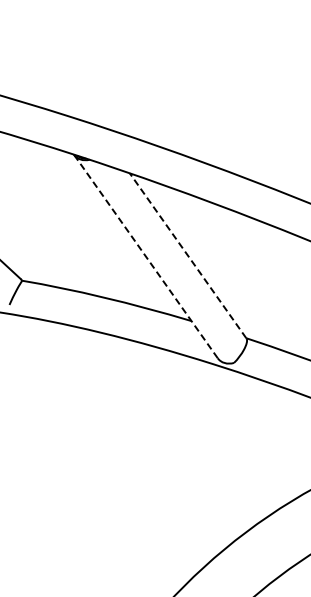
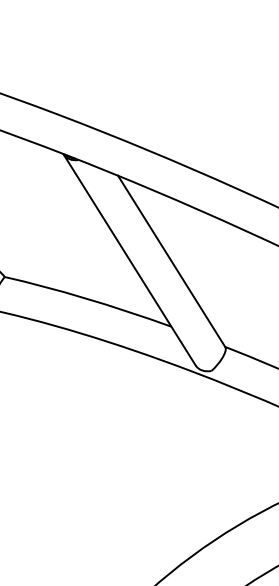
line: (188, 255) -> (172, 261), dashed -> solid
line: (145, 256) -> (129, 259), dashed -> solid

